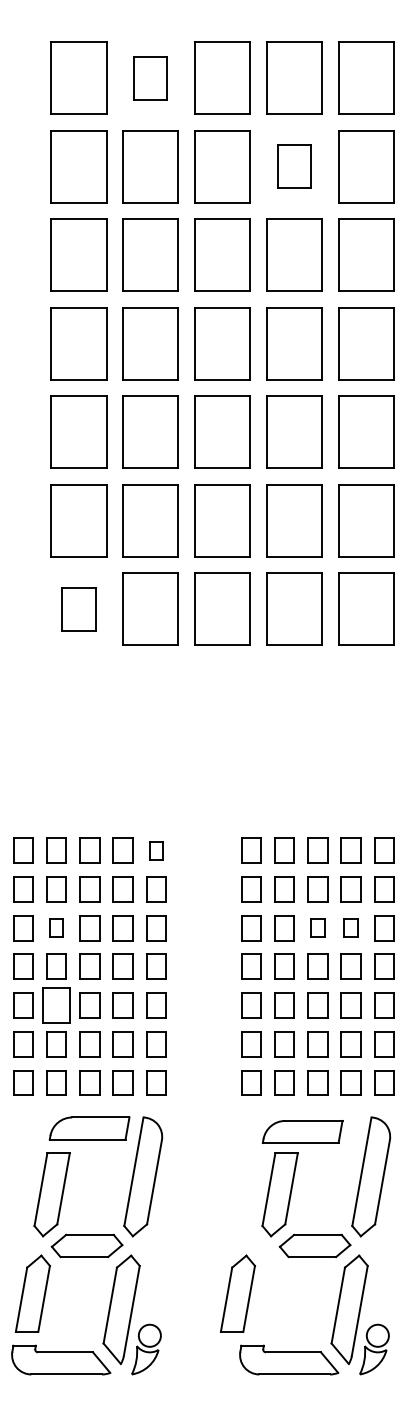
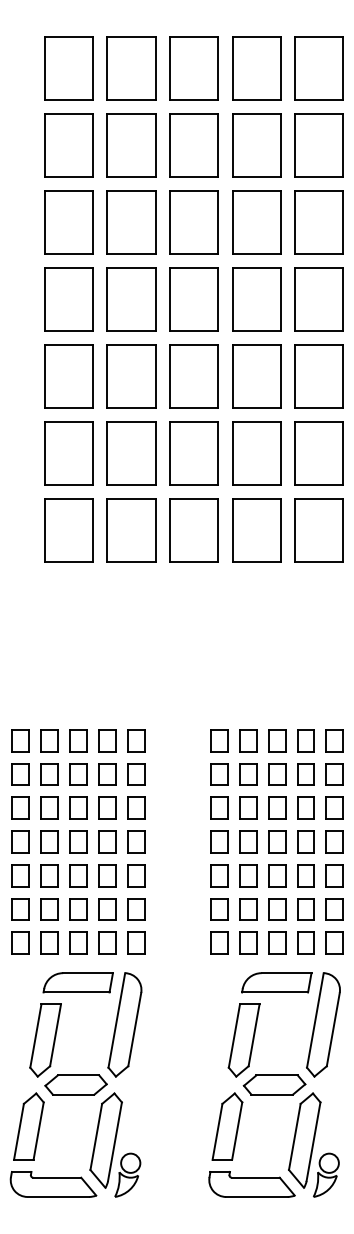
part: (150, 78) -> (131, 68), size x1.67
part: (294, 167) -> (256, 145), size x1.67
part: (78, 609) -> (68, 530), size x1.67
part: (156, 850) -> (136, 740), size x1.43
part: (56, 927) -> (49, 807), size x1.43
part: (318, 927) -> (277, 807), size x1.43
part: (350, 927) -> (305, 807), size x1.43
part: (56, 1005) -> (49, 875), size x0.71
part: (302, 1131) -> (276, 982), moved
part: (238, 1293) -> (227, 1126), moved

